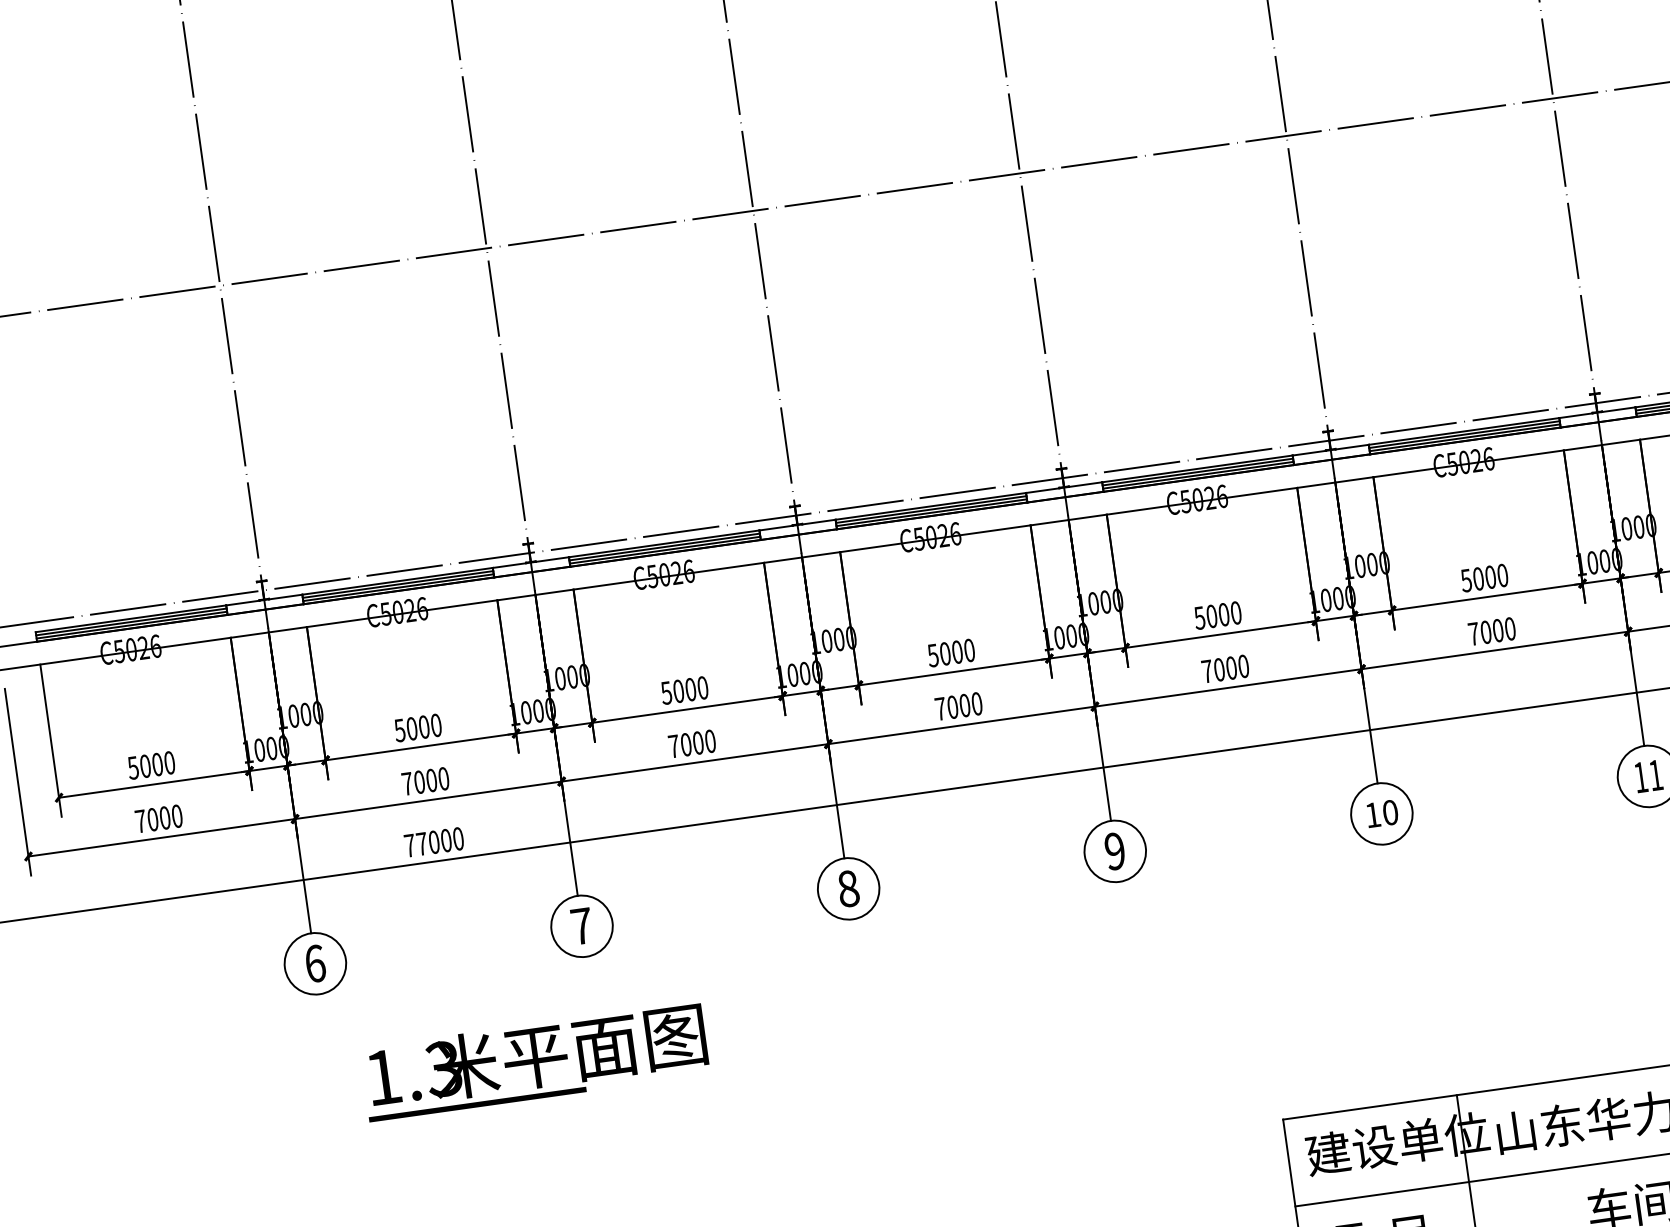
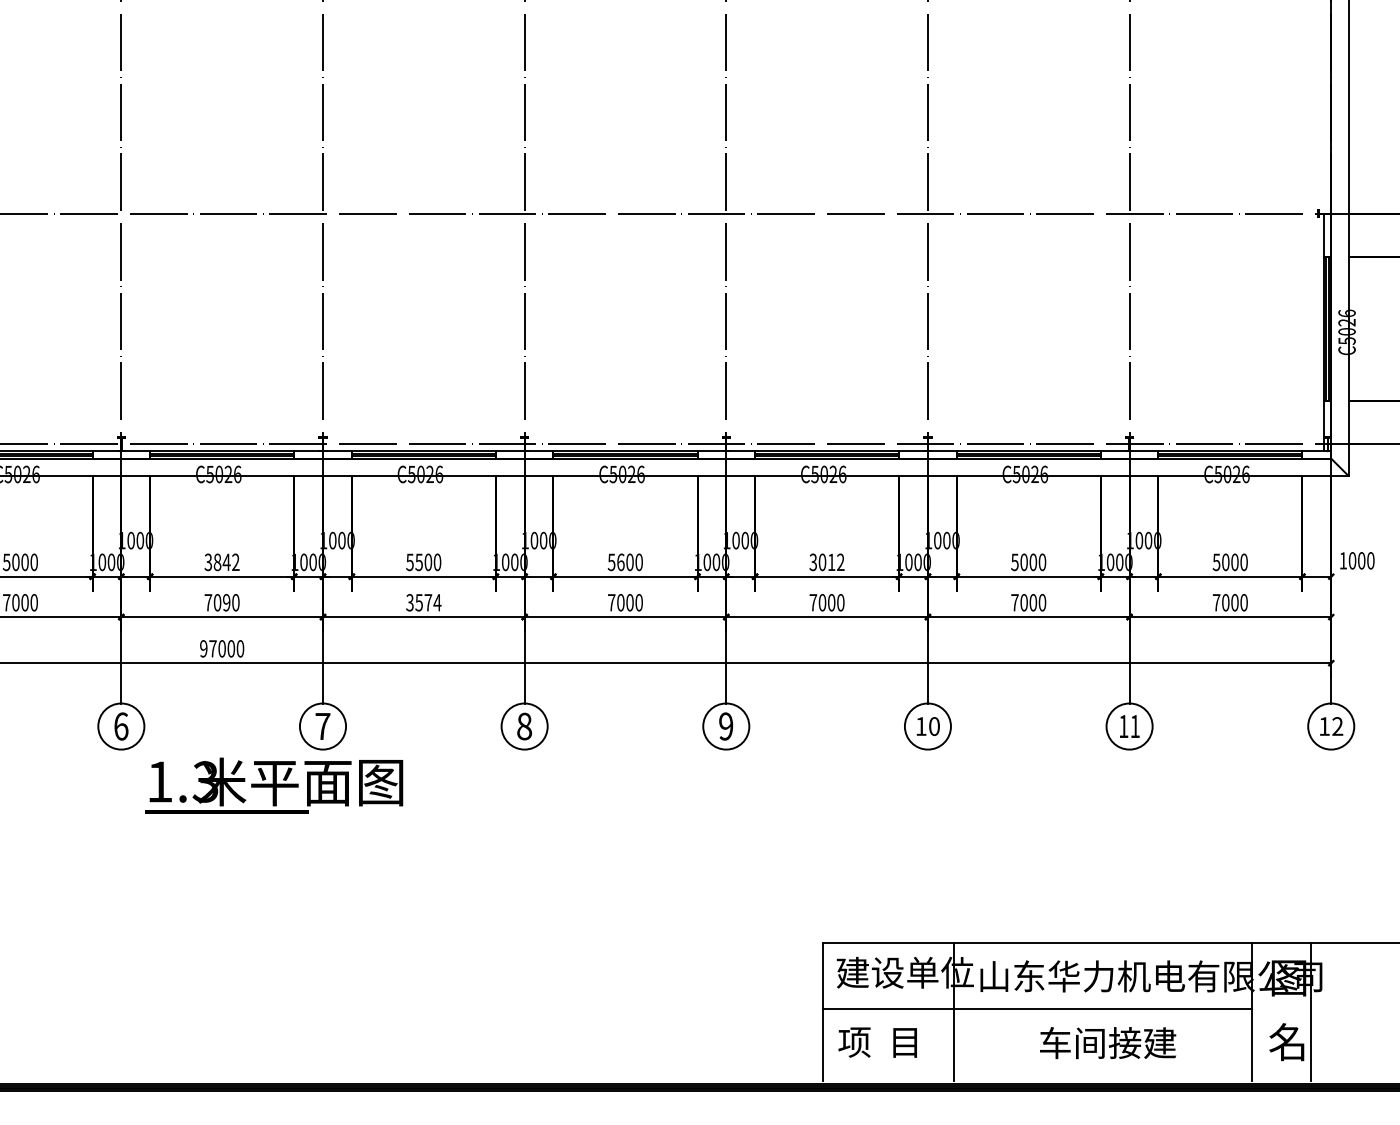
text: (1218, 615) -> (827, 562), 5000 -> 3012
text: (944, 652) -> (620, 561), 5000 -> 5600
text: (677, 690) -> (418, 561), 5000 -> 5500
text: (418, 728) -> (222, 562), 5000 -> 3842
text: (691, 743) -> (423, 602), 7000 -> 3574
text: (431, 780) -> (226, 602), 7000 -> 7090
text: (409, 845) -> (203, 648), 77000 -> 97000
text: (535, 1060) -> (274, 785), moved

